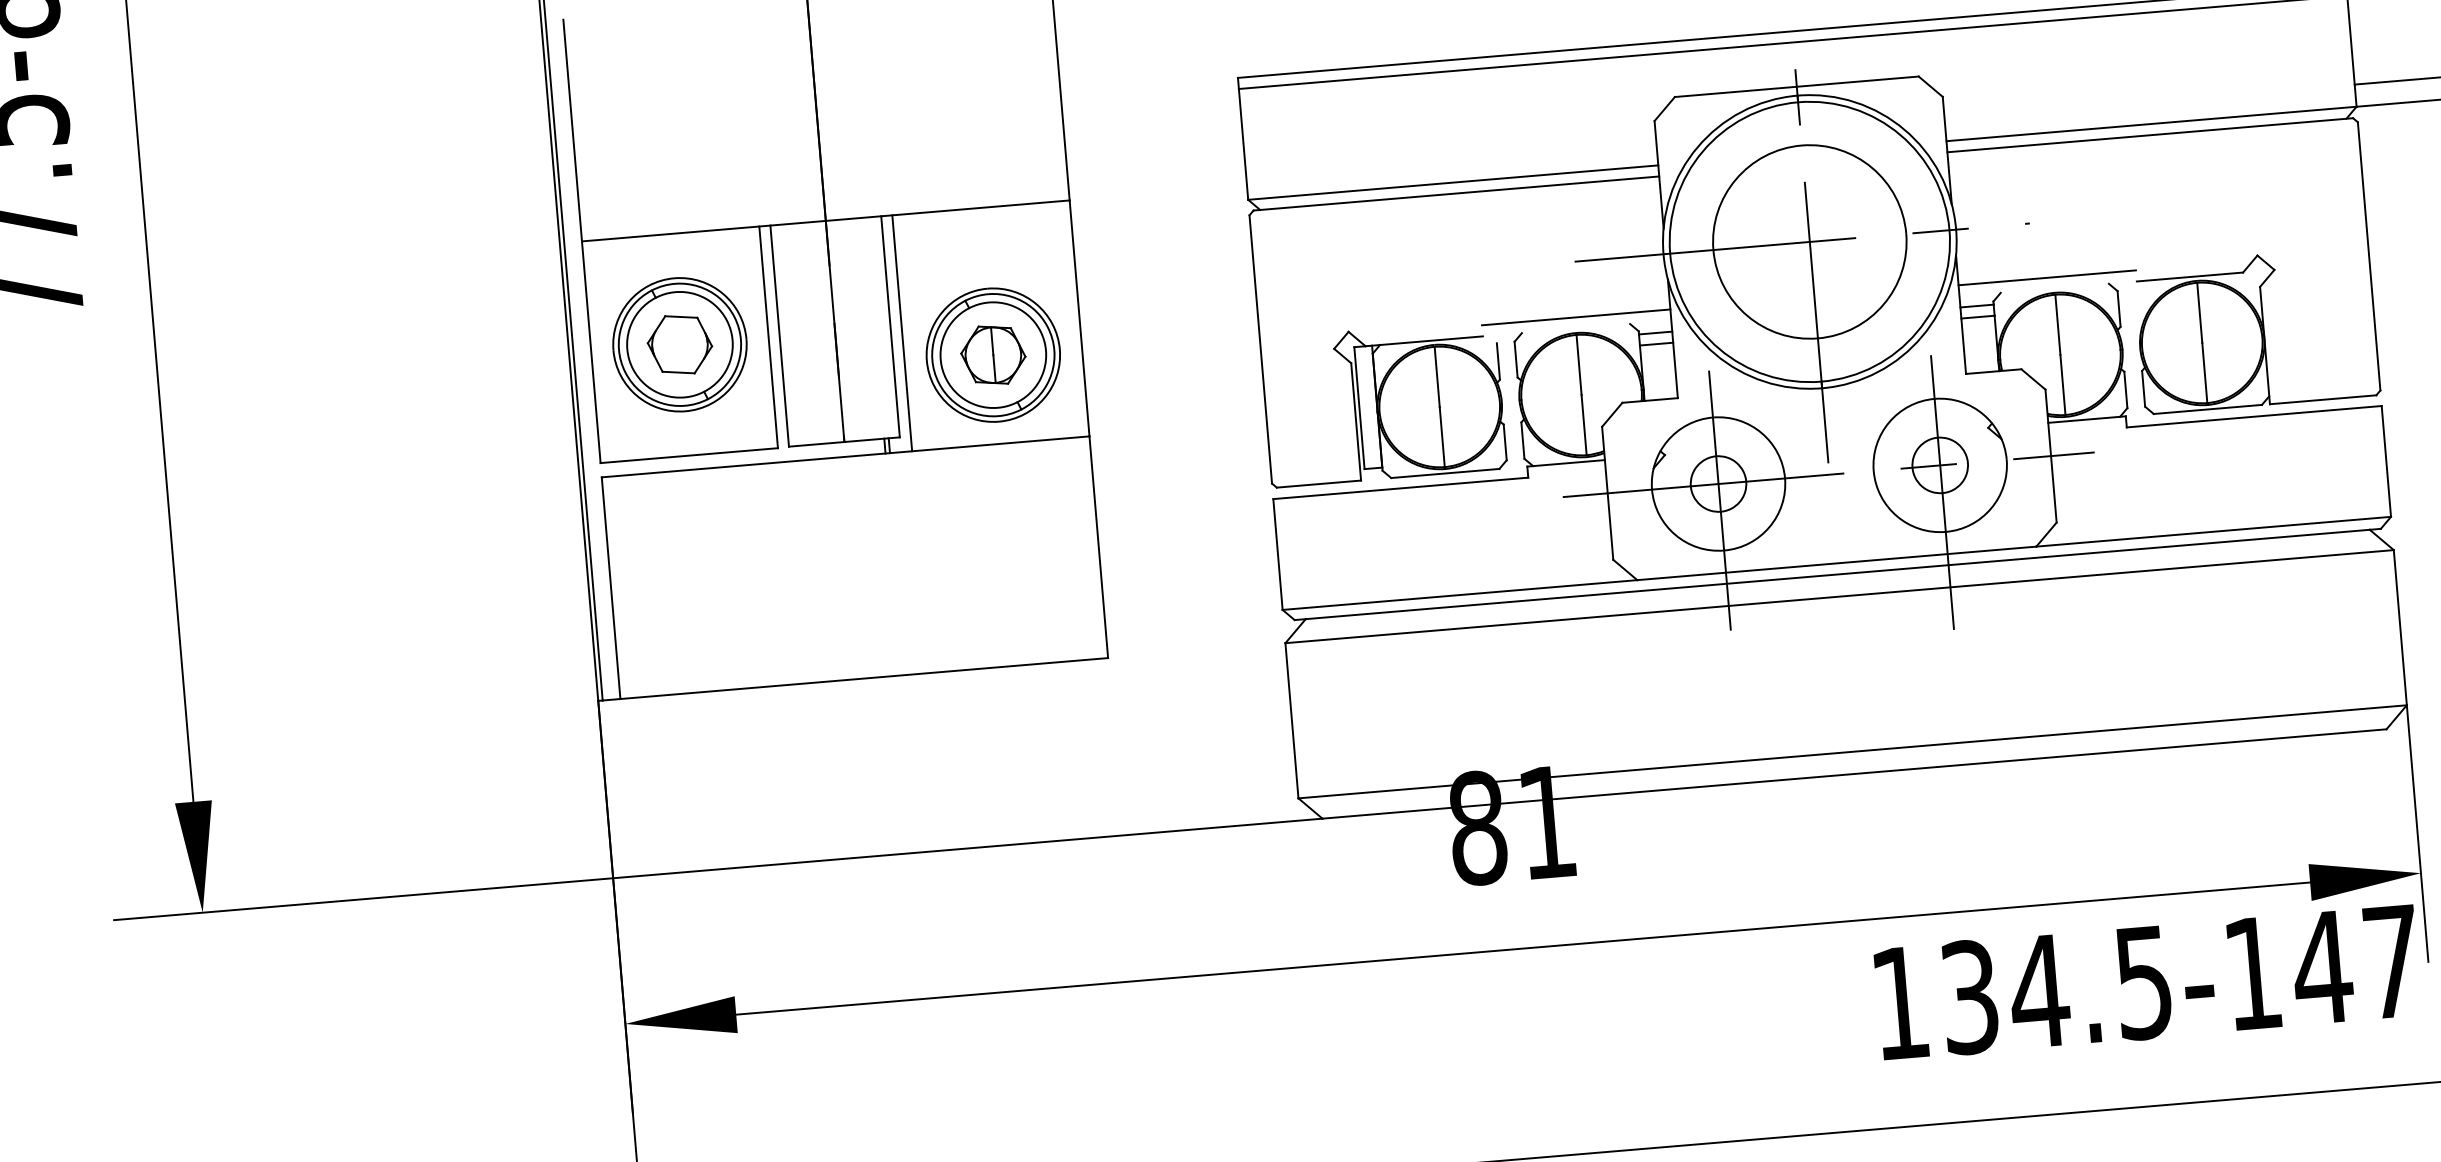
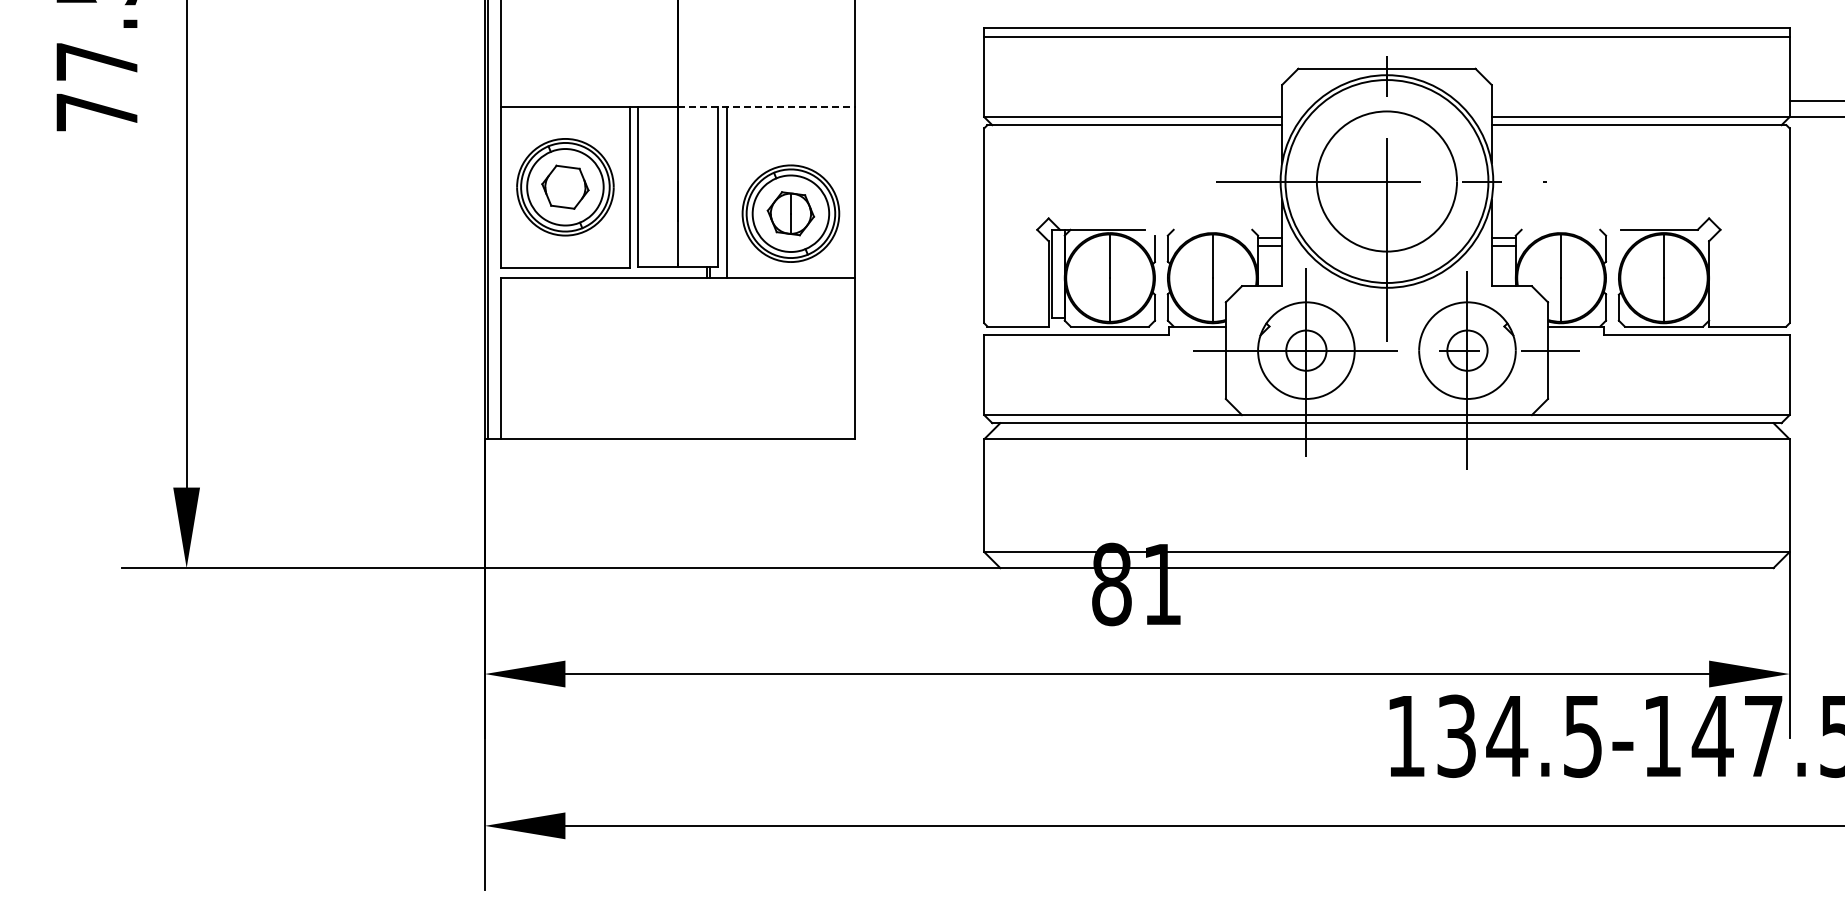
line: (947, 210) -> (766, 106), solid -> dashed
line: (2046, 277) -> (1555, 221), removed
line: (1575, 317) -> (1213, 221), removed

